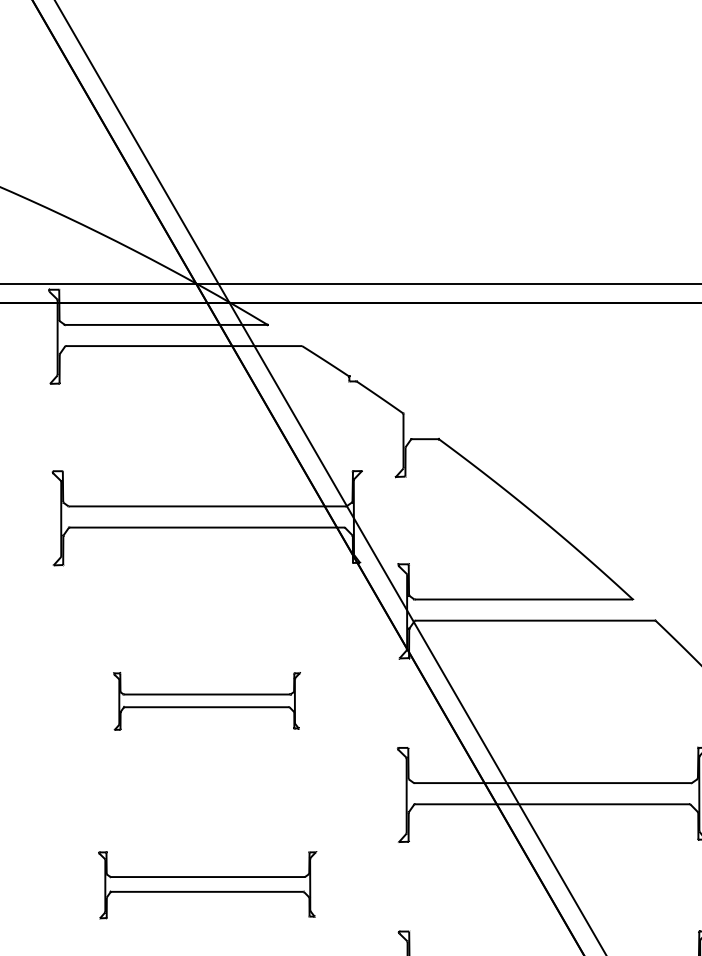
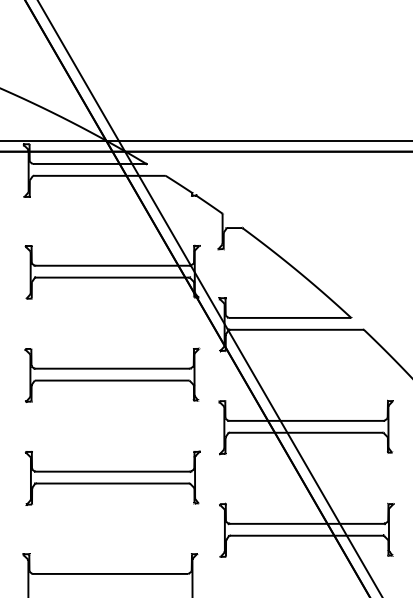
part: (207, 700) -> (112, 374), size x1.67
part: (207, 884) -> (112, 477), size x1.43

